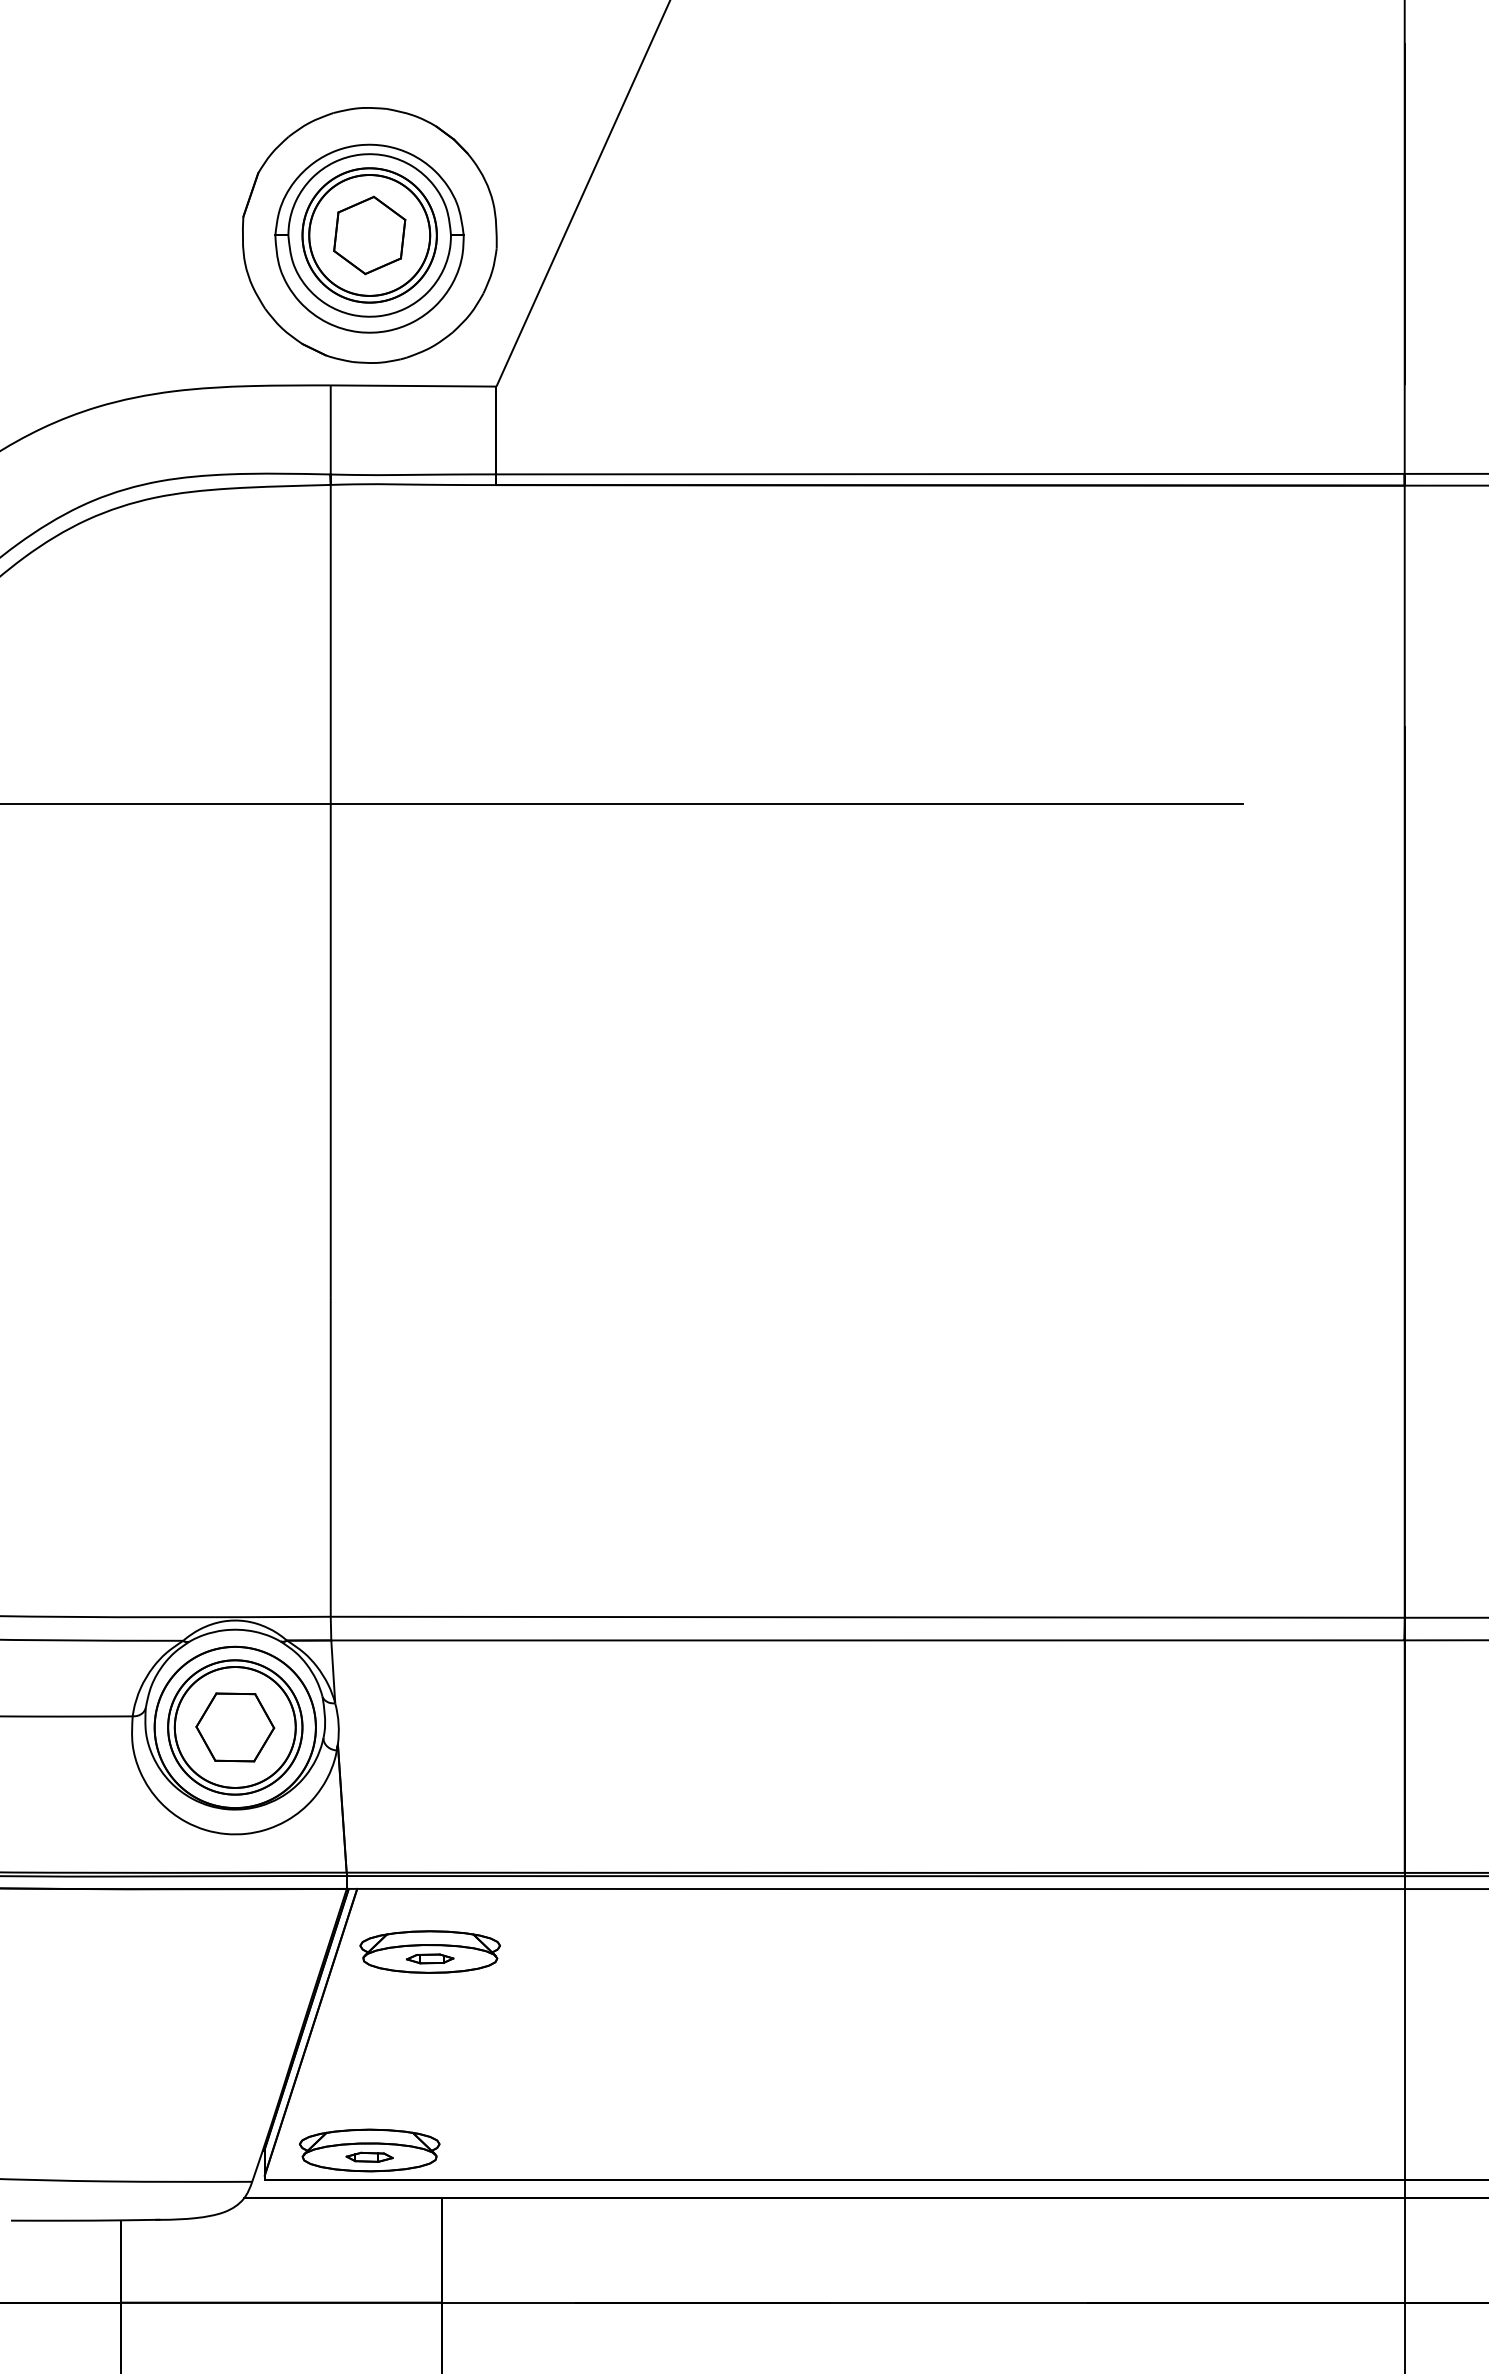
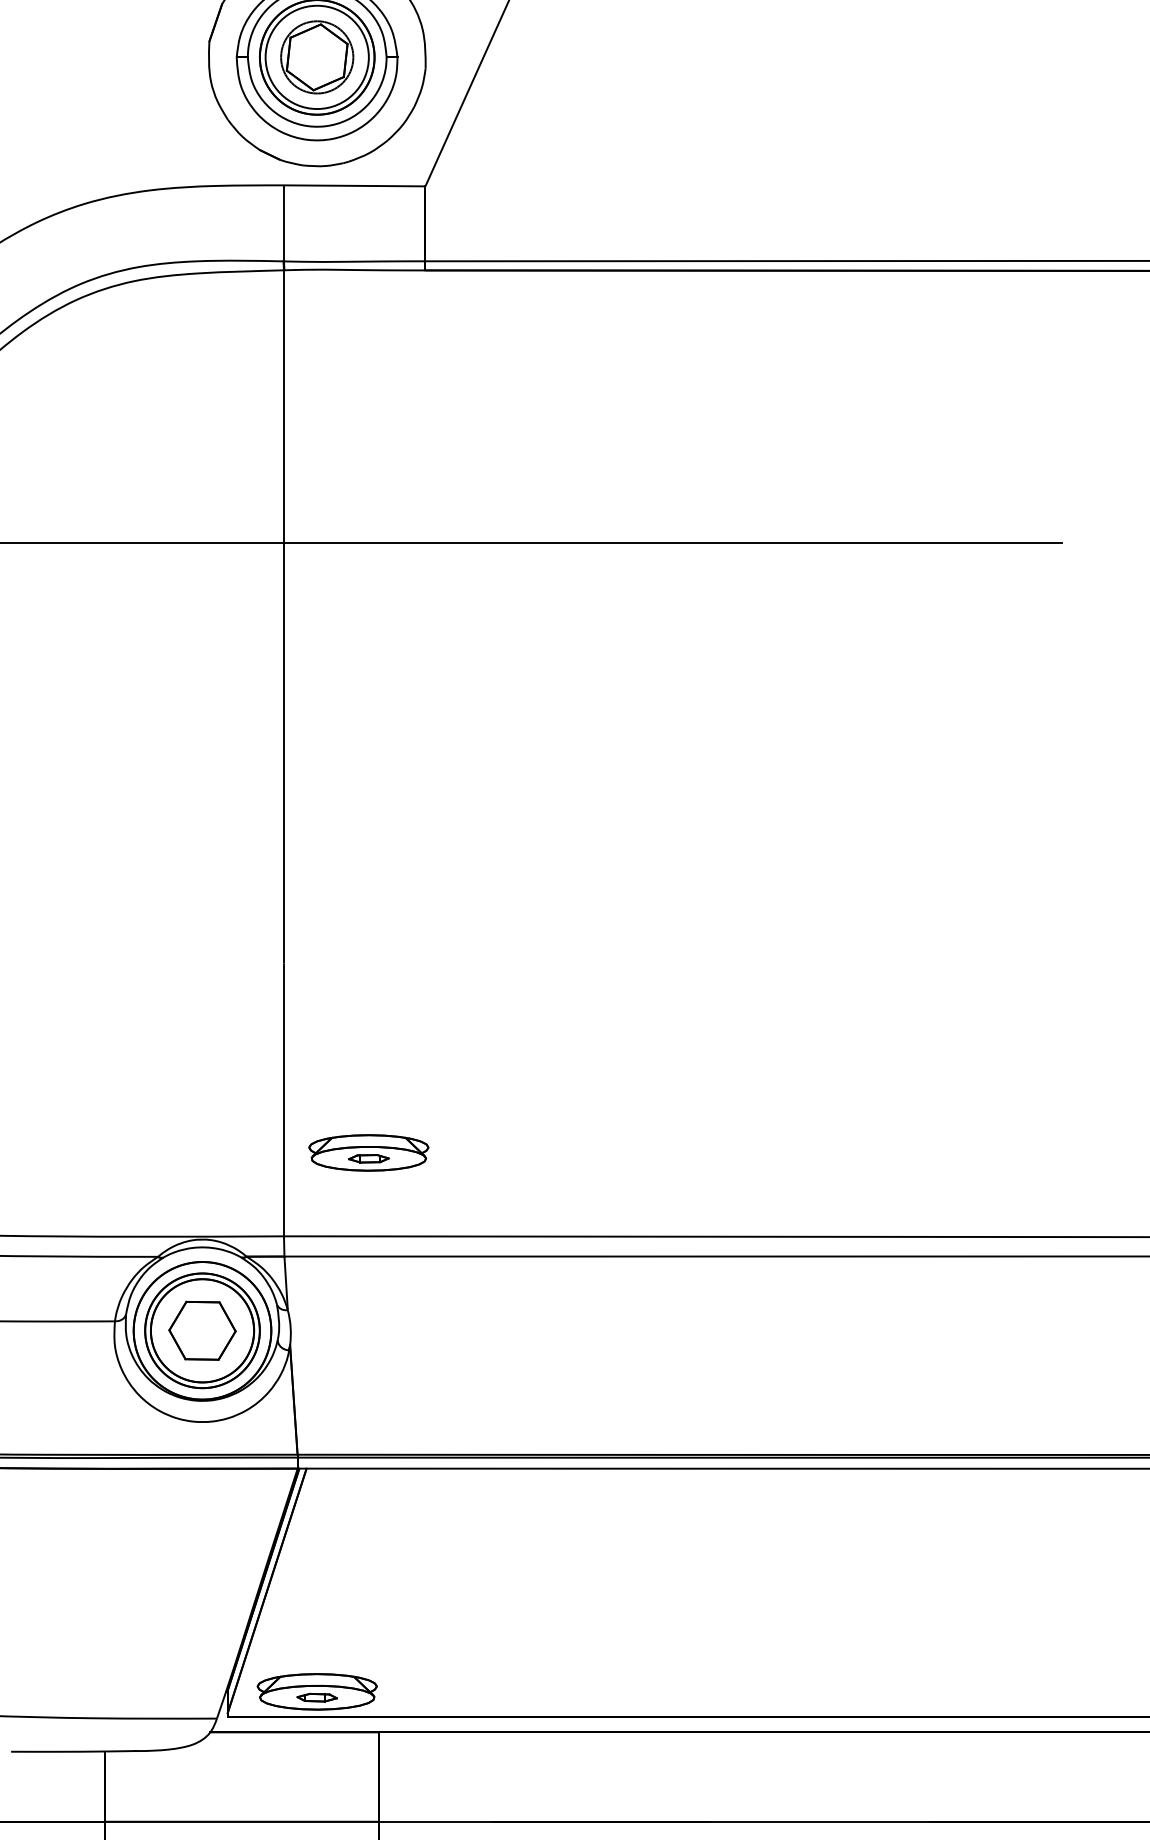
circle: (369, 234) -> (317, 56), size x0.7
part: (429, 1951) -> (368, 1152), moved

